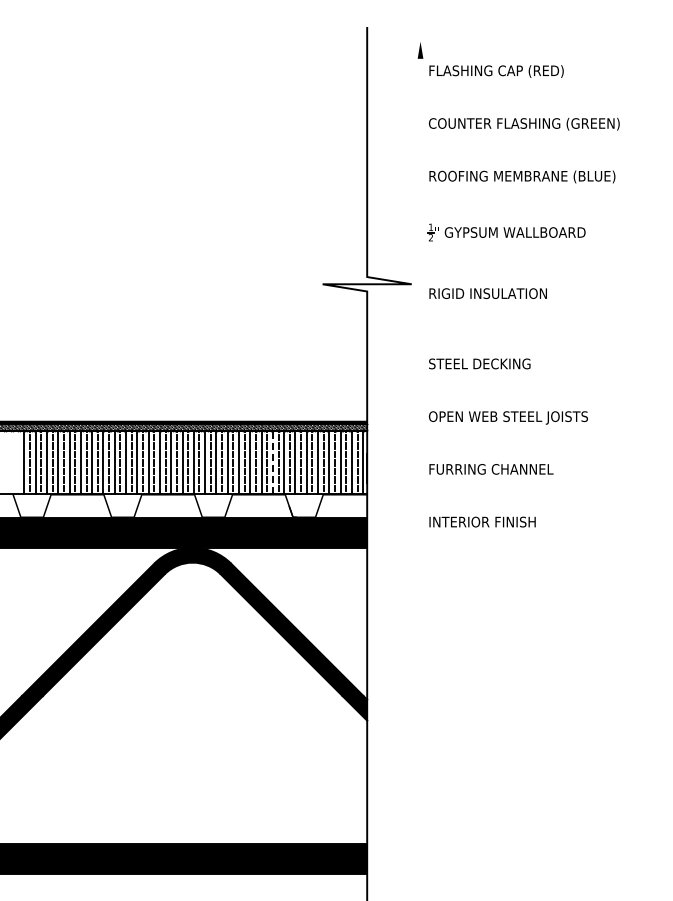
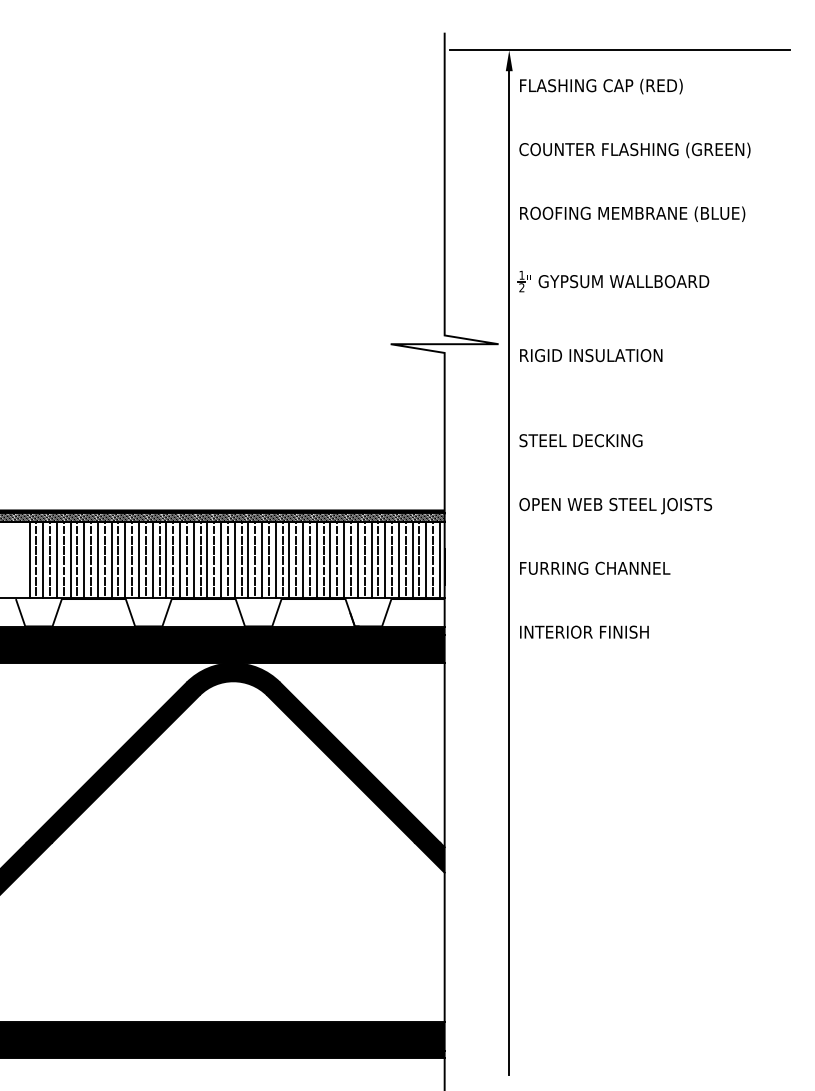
line: (511, 41) -> (619, 50), added
line: (272, 462) -> (329, 560), dashed -> solid
line: (420, 470) -> (509, 569), added

